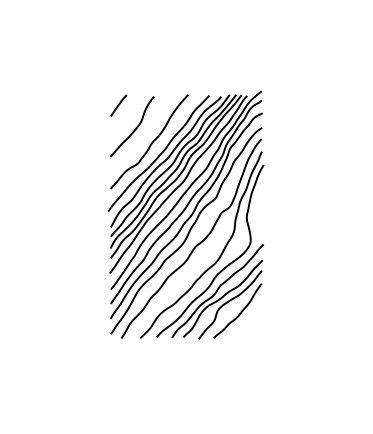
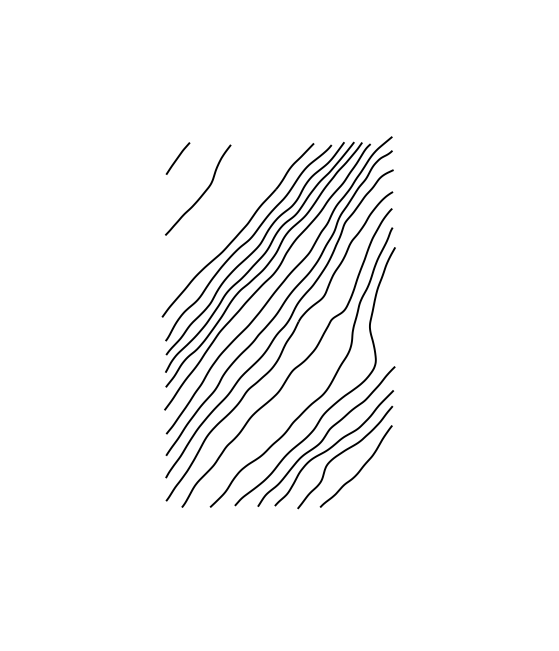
curve: (151, 142) -> (227, 213), removed

